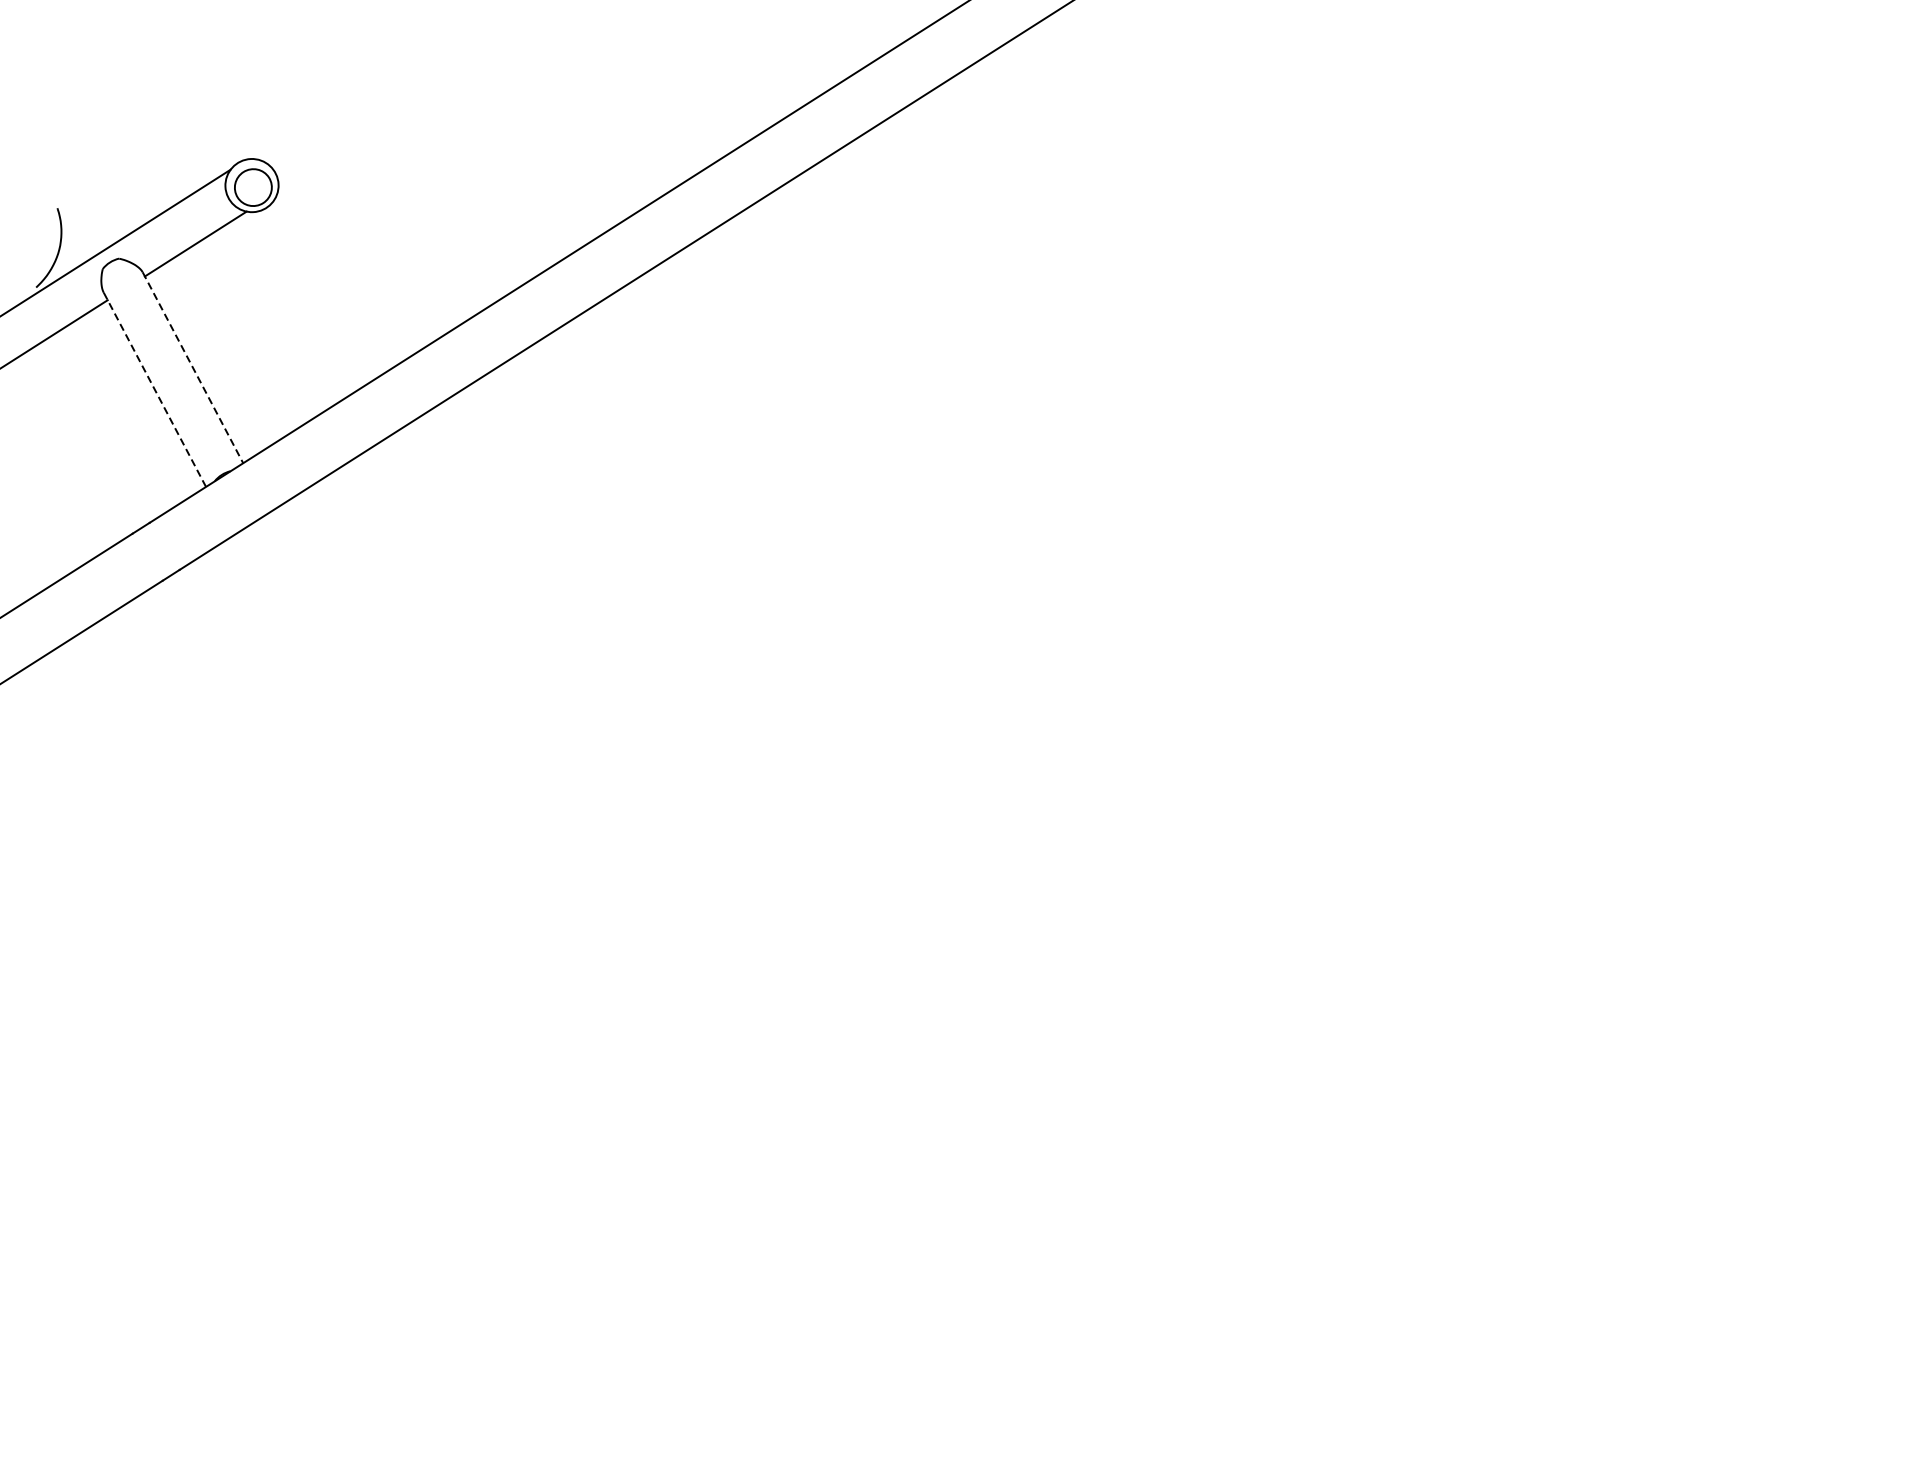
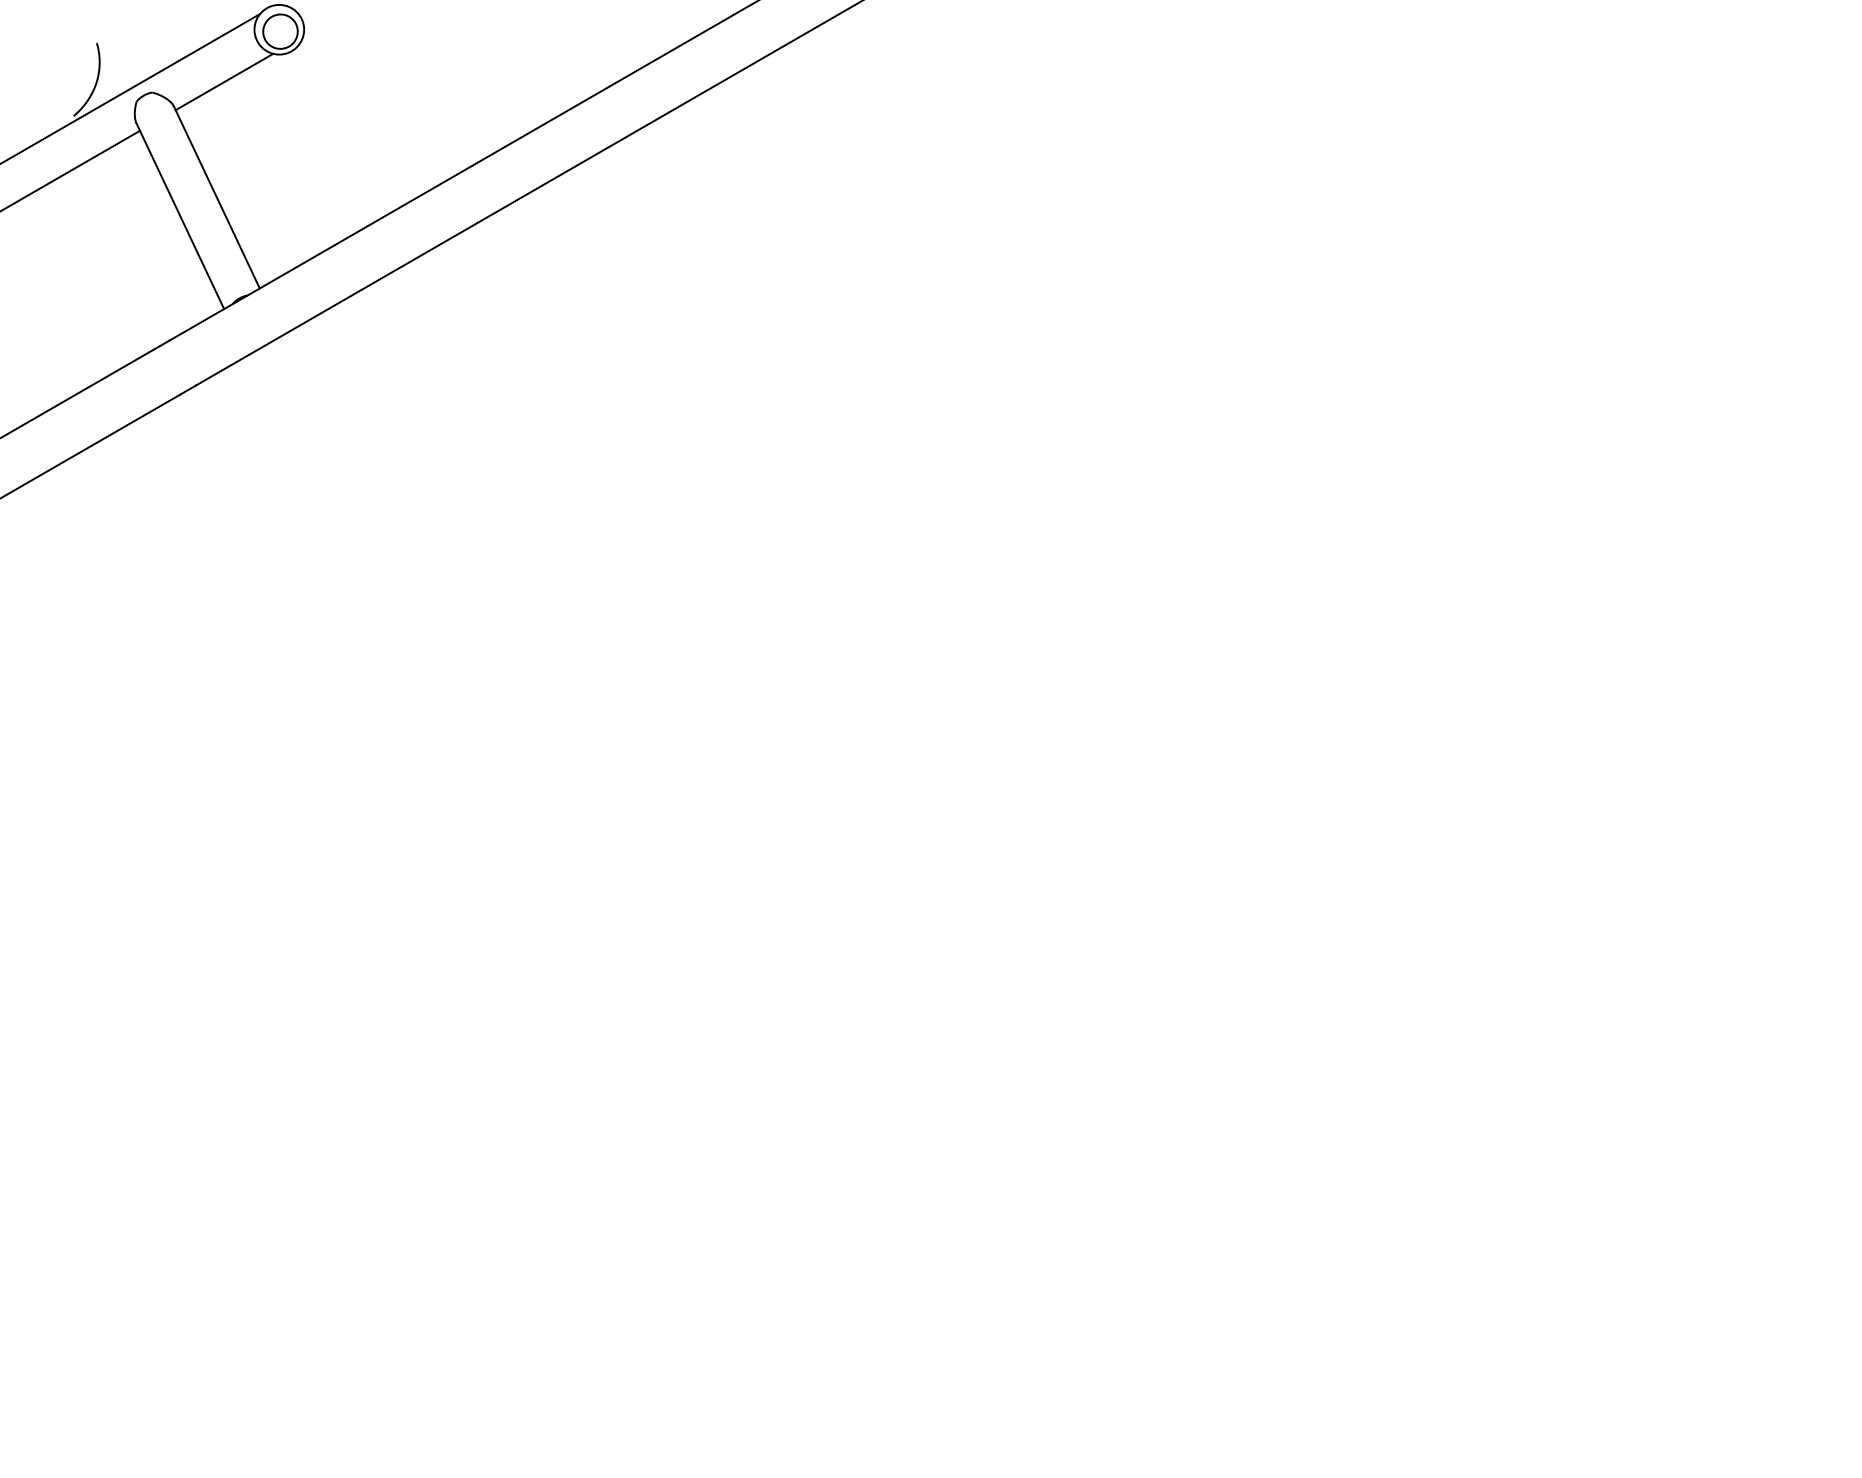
line: (192, 367) -> (216, 197), dashed -> solid
line: (155, 389) -> (180, 216), dashed -> solid

